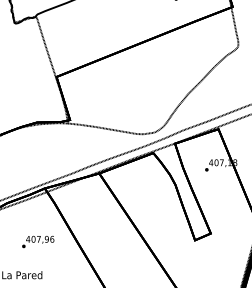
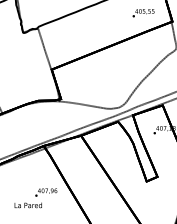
text: (38, 241) -> (46, 192), moved

